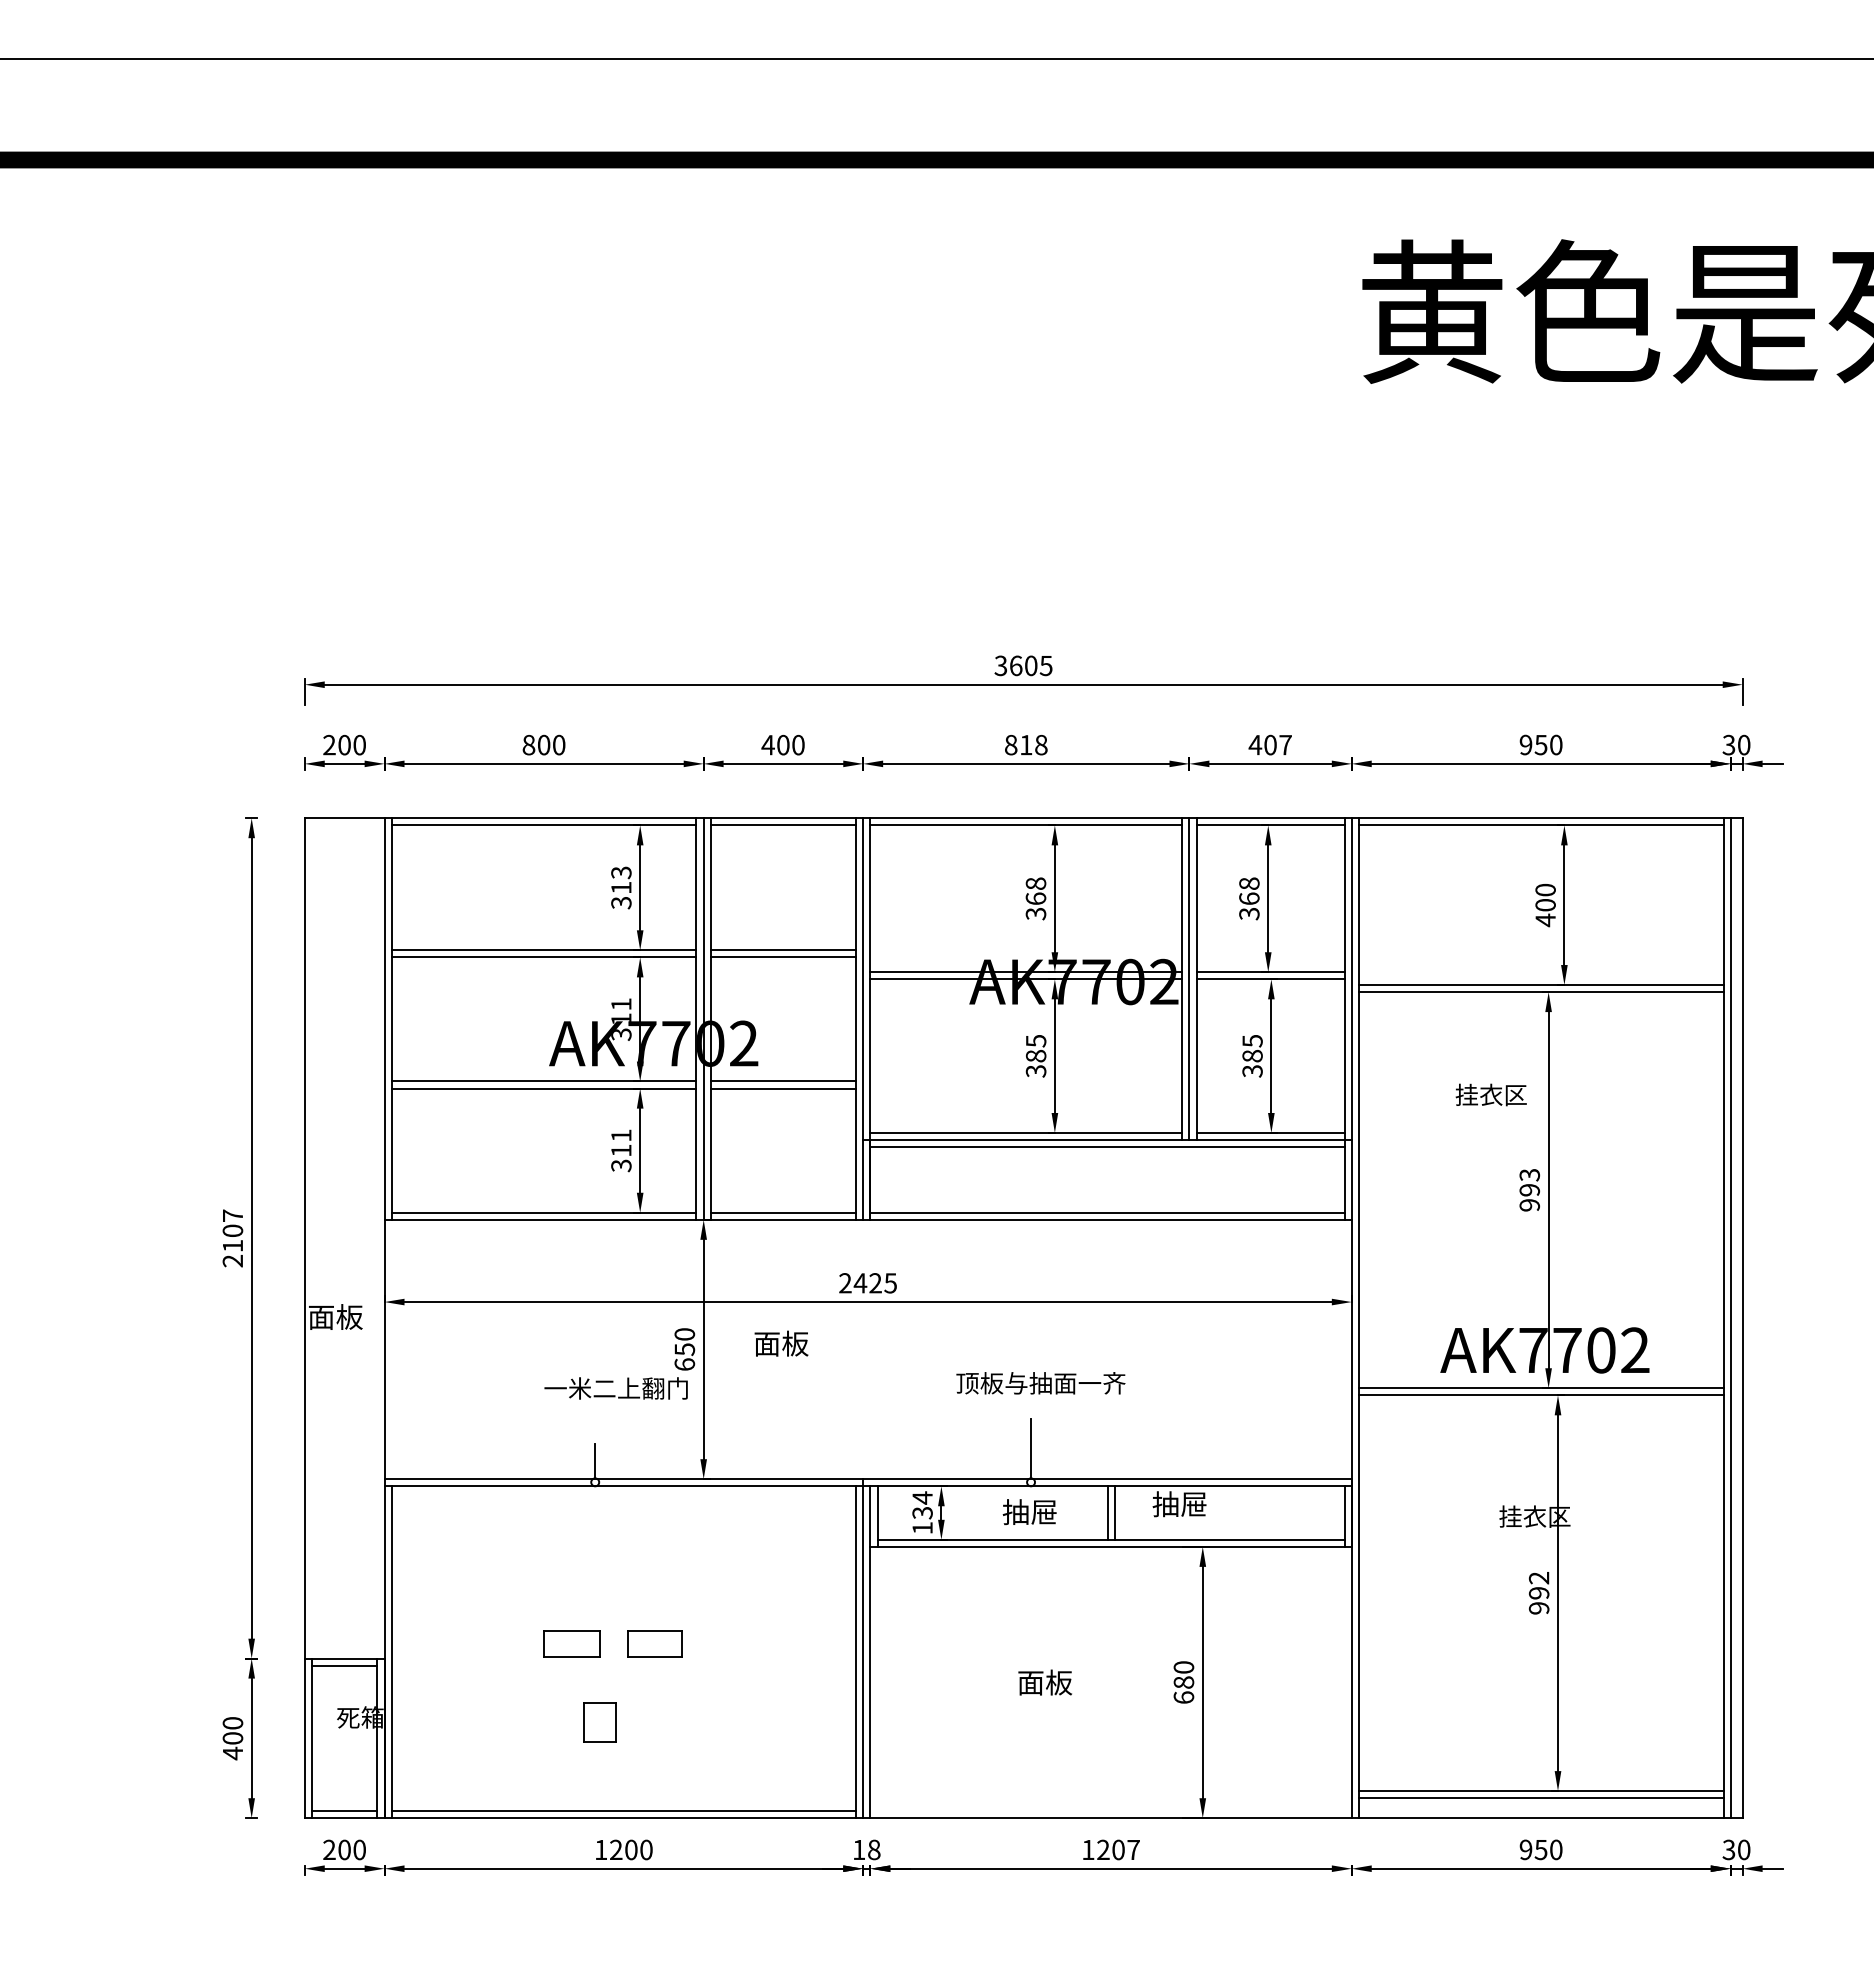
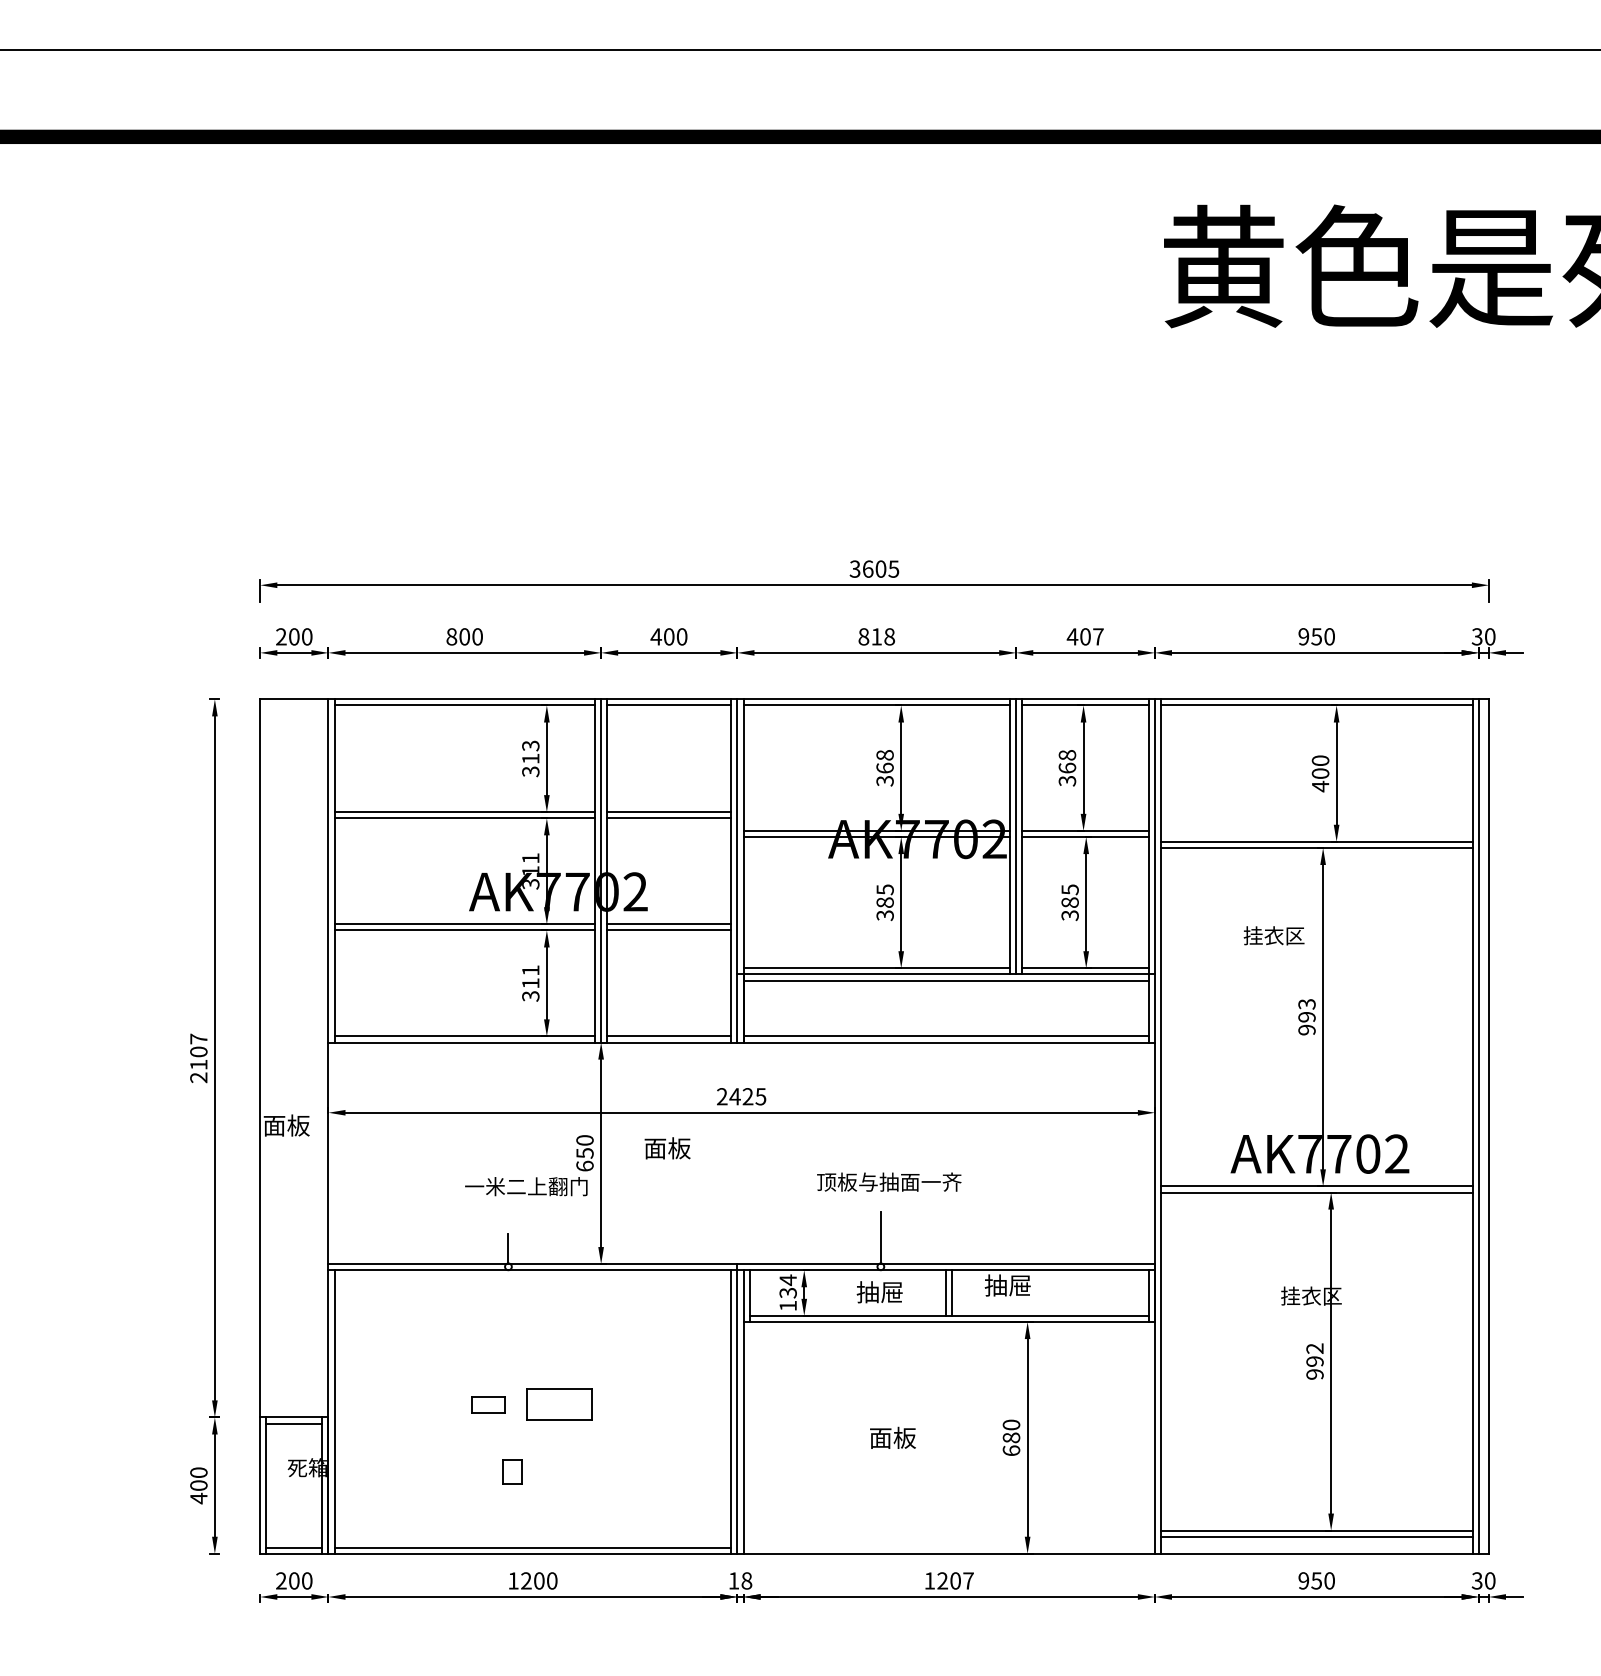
part: (571, 1643) -> (488, 1404), size x0.7
part: (654, 1643) -> (559, 1404), size x1.4
part: (599, 1722) -> (512, 1472), size x0.7

